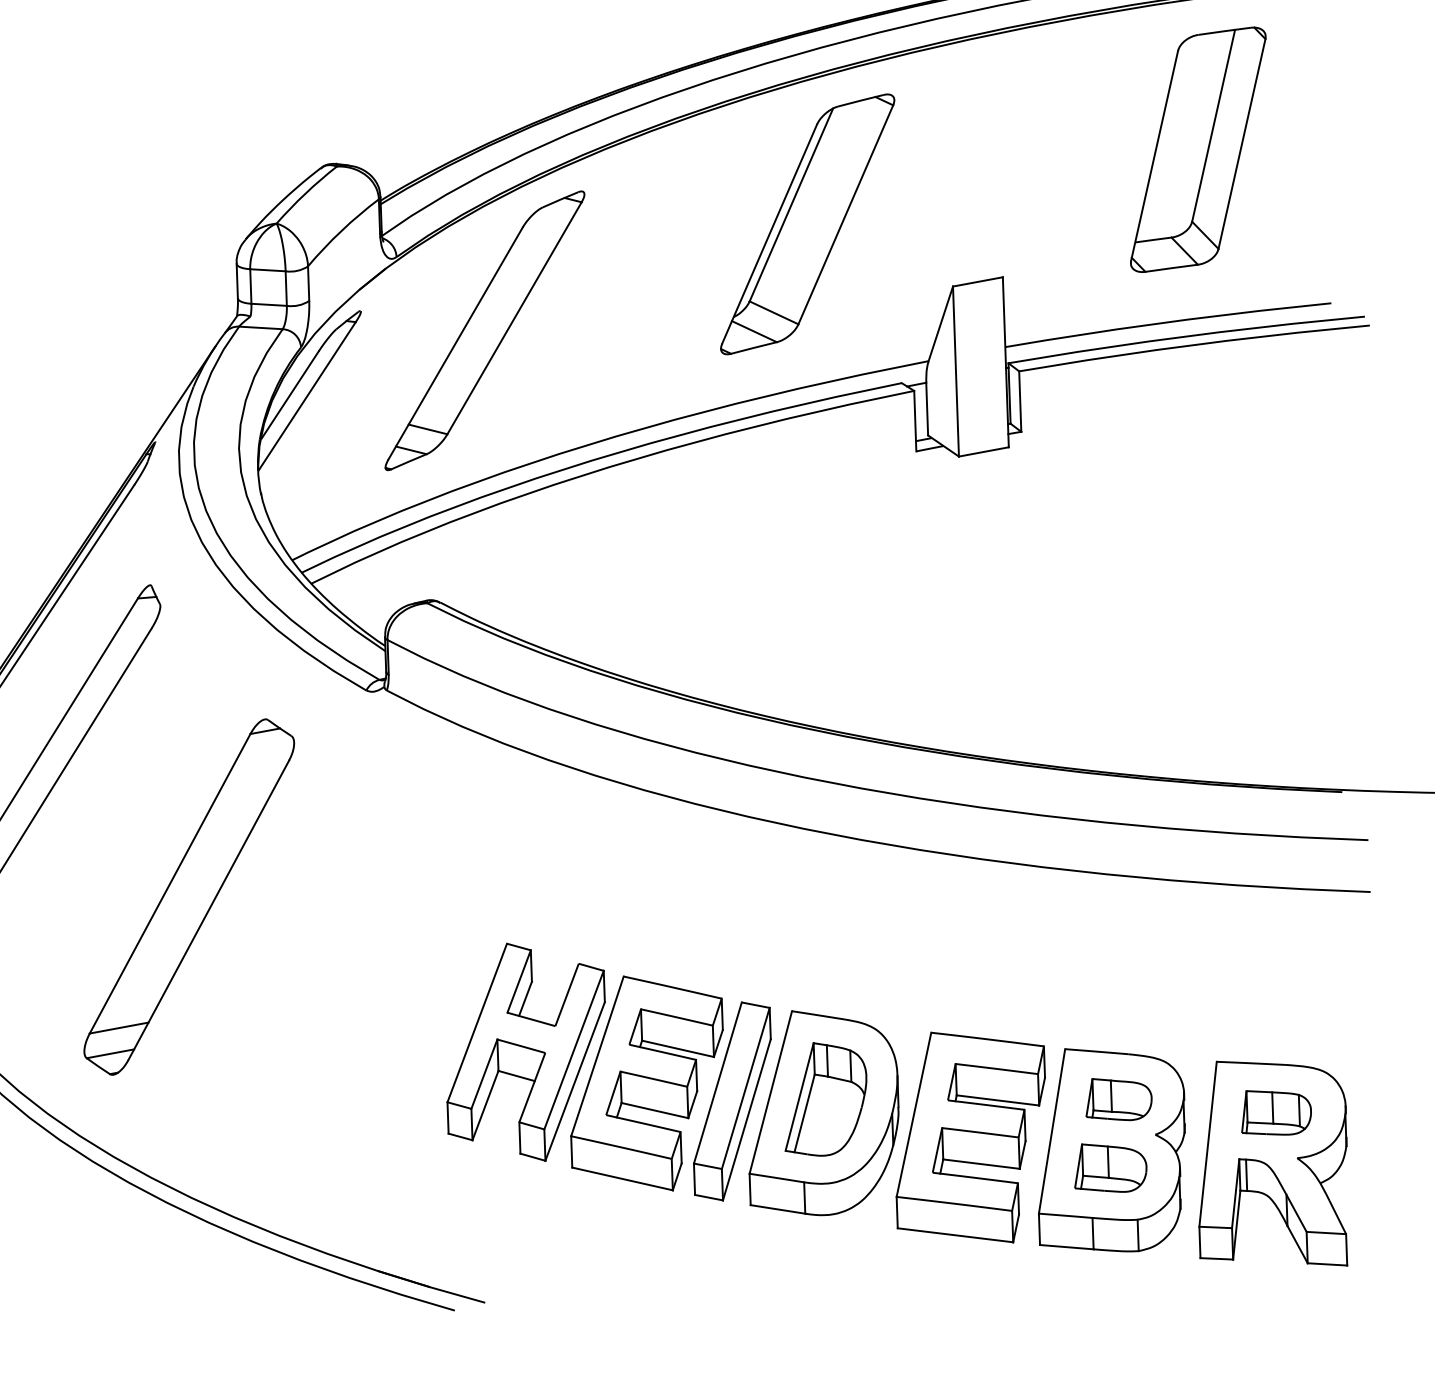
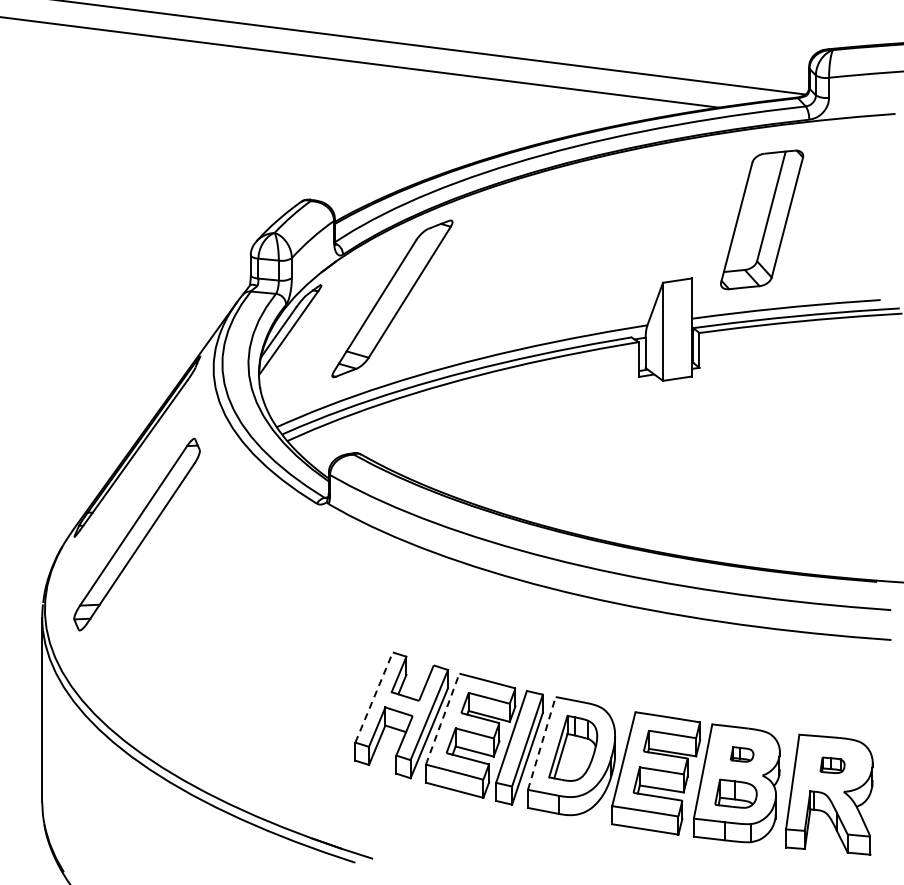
part: (1198, 148) -> (762, 219), moved
part: (807, 223) -> (580, 243), removed
part: (188, 895) -> (210, 618), removed
line: (477, 1022) -> (374, 697), solid -> dashed
line: (597, 1055) -> (442, 718), solid -> dashed
line: (770, 1090) -> (541, 742), solid -> dashed
part: (1117, 1099) -> (741, 754), size x0.6
part: (1276, 1113) -> (832, 765), size x0.6

